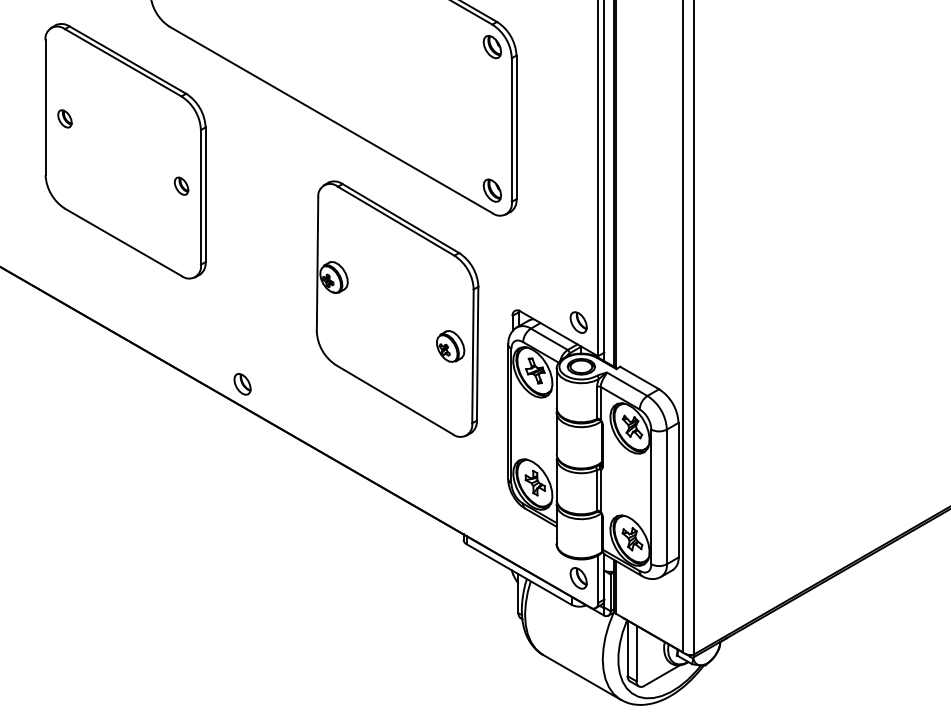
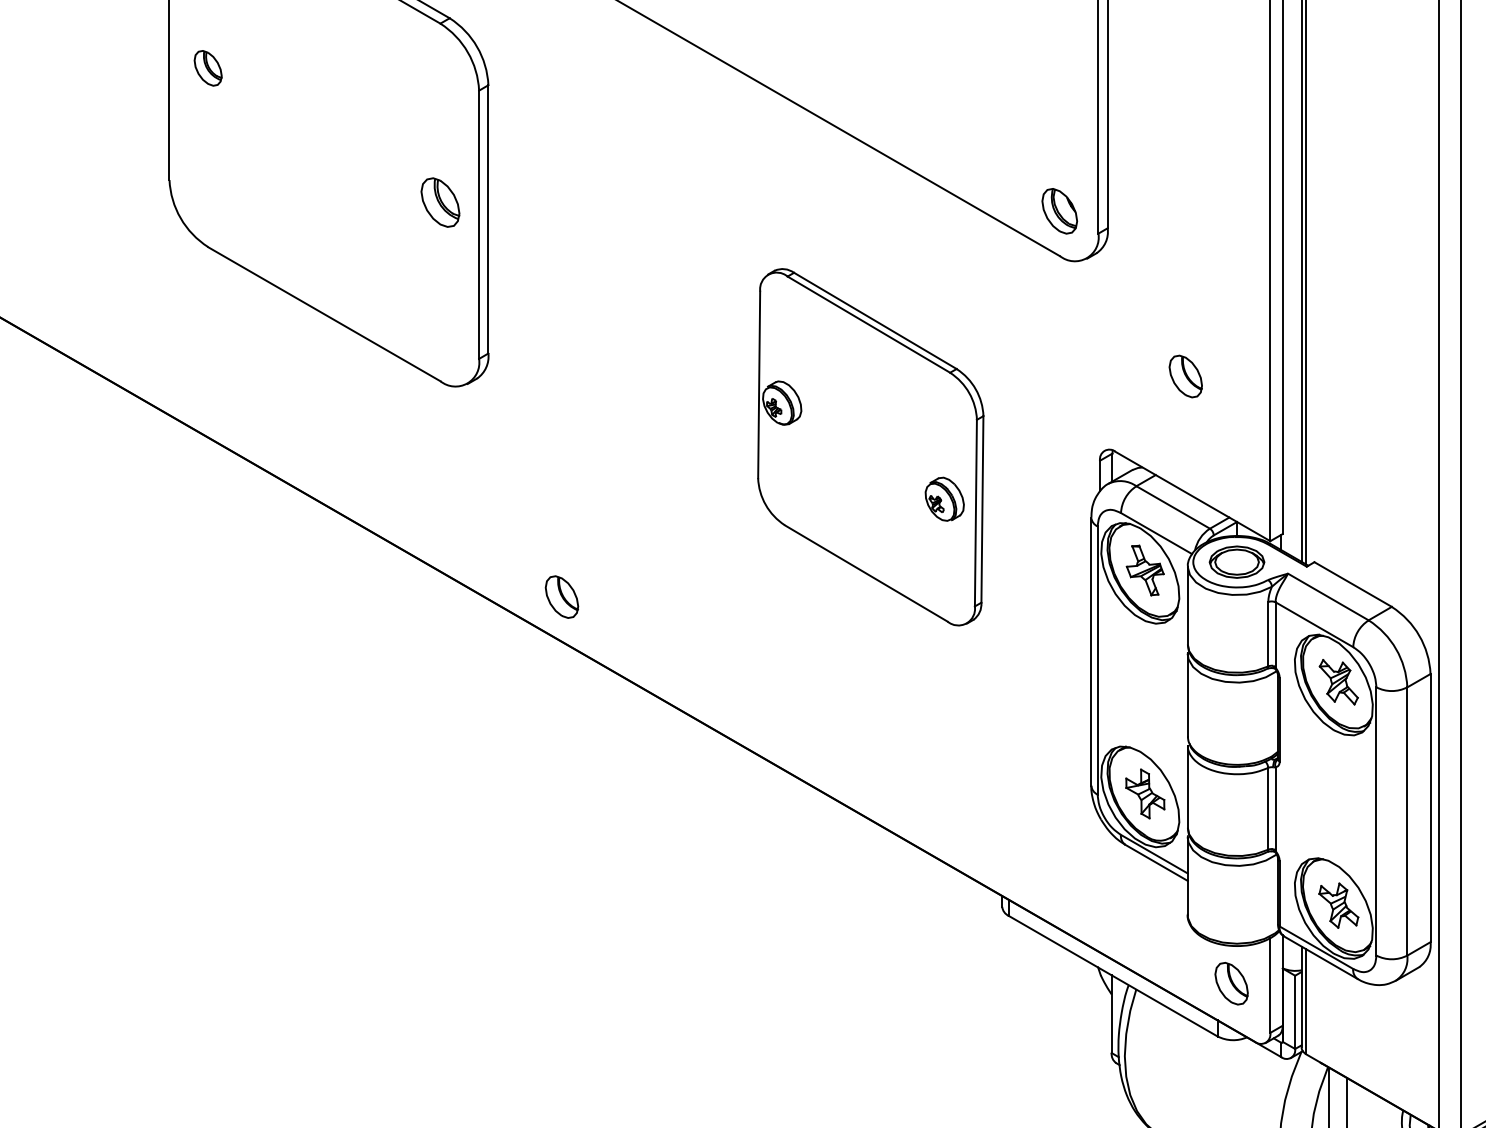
part: (181, 185) -> (440, 200), size x1.4
part: (397, 308) -> (870, 446), size x0.7
part: (578, 322) -> (1185, 376), moved

